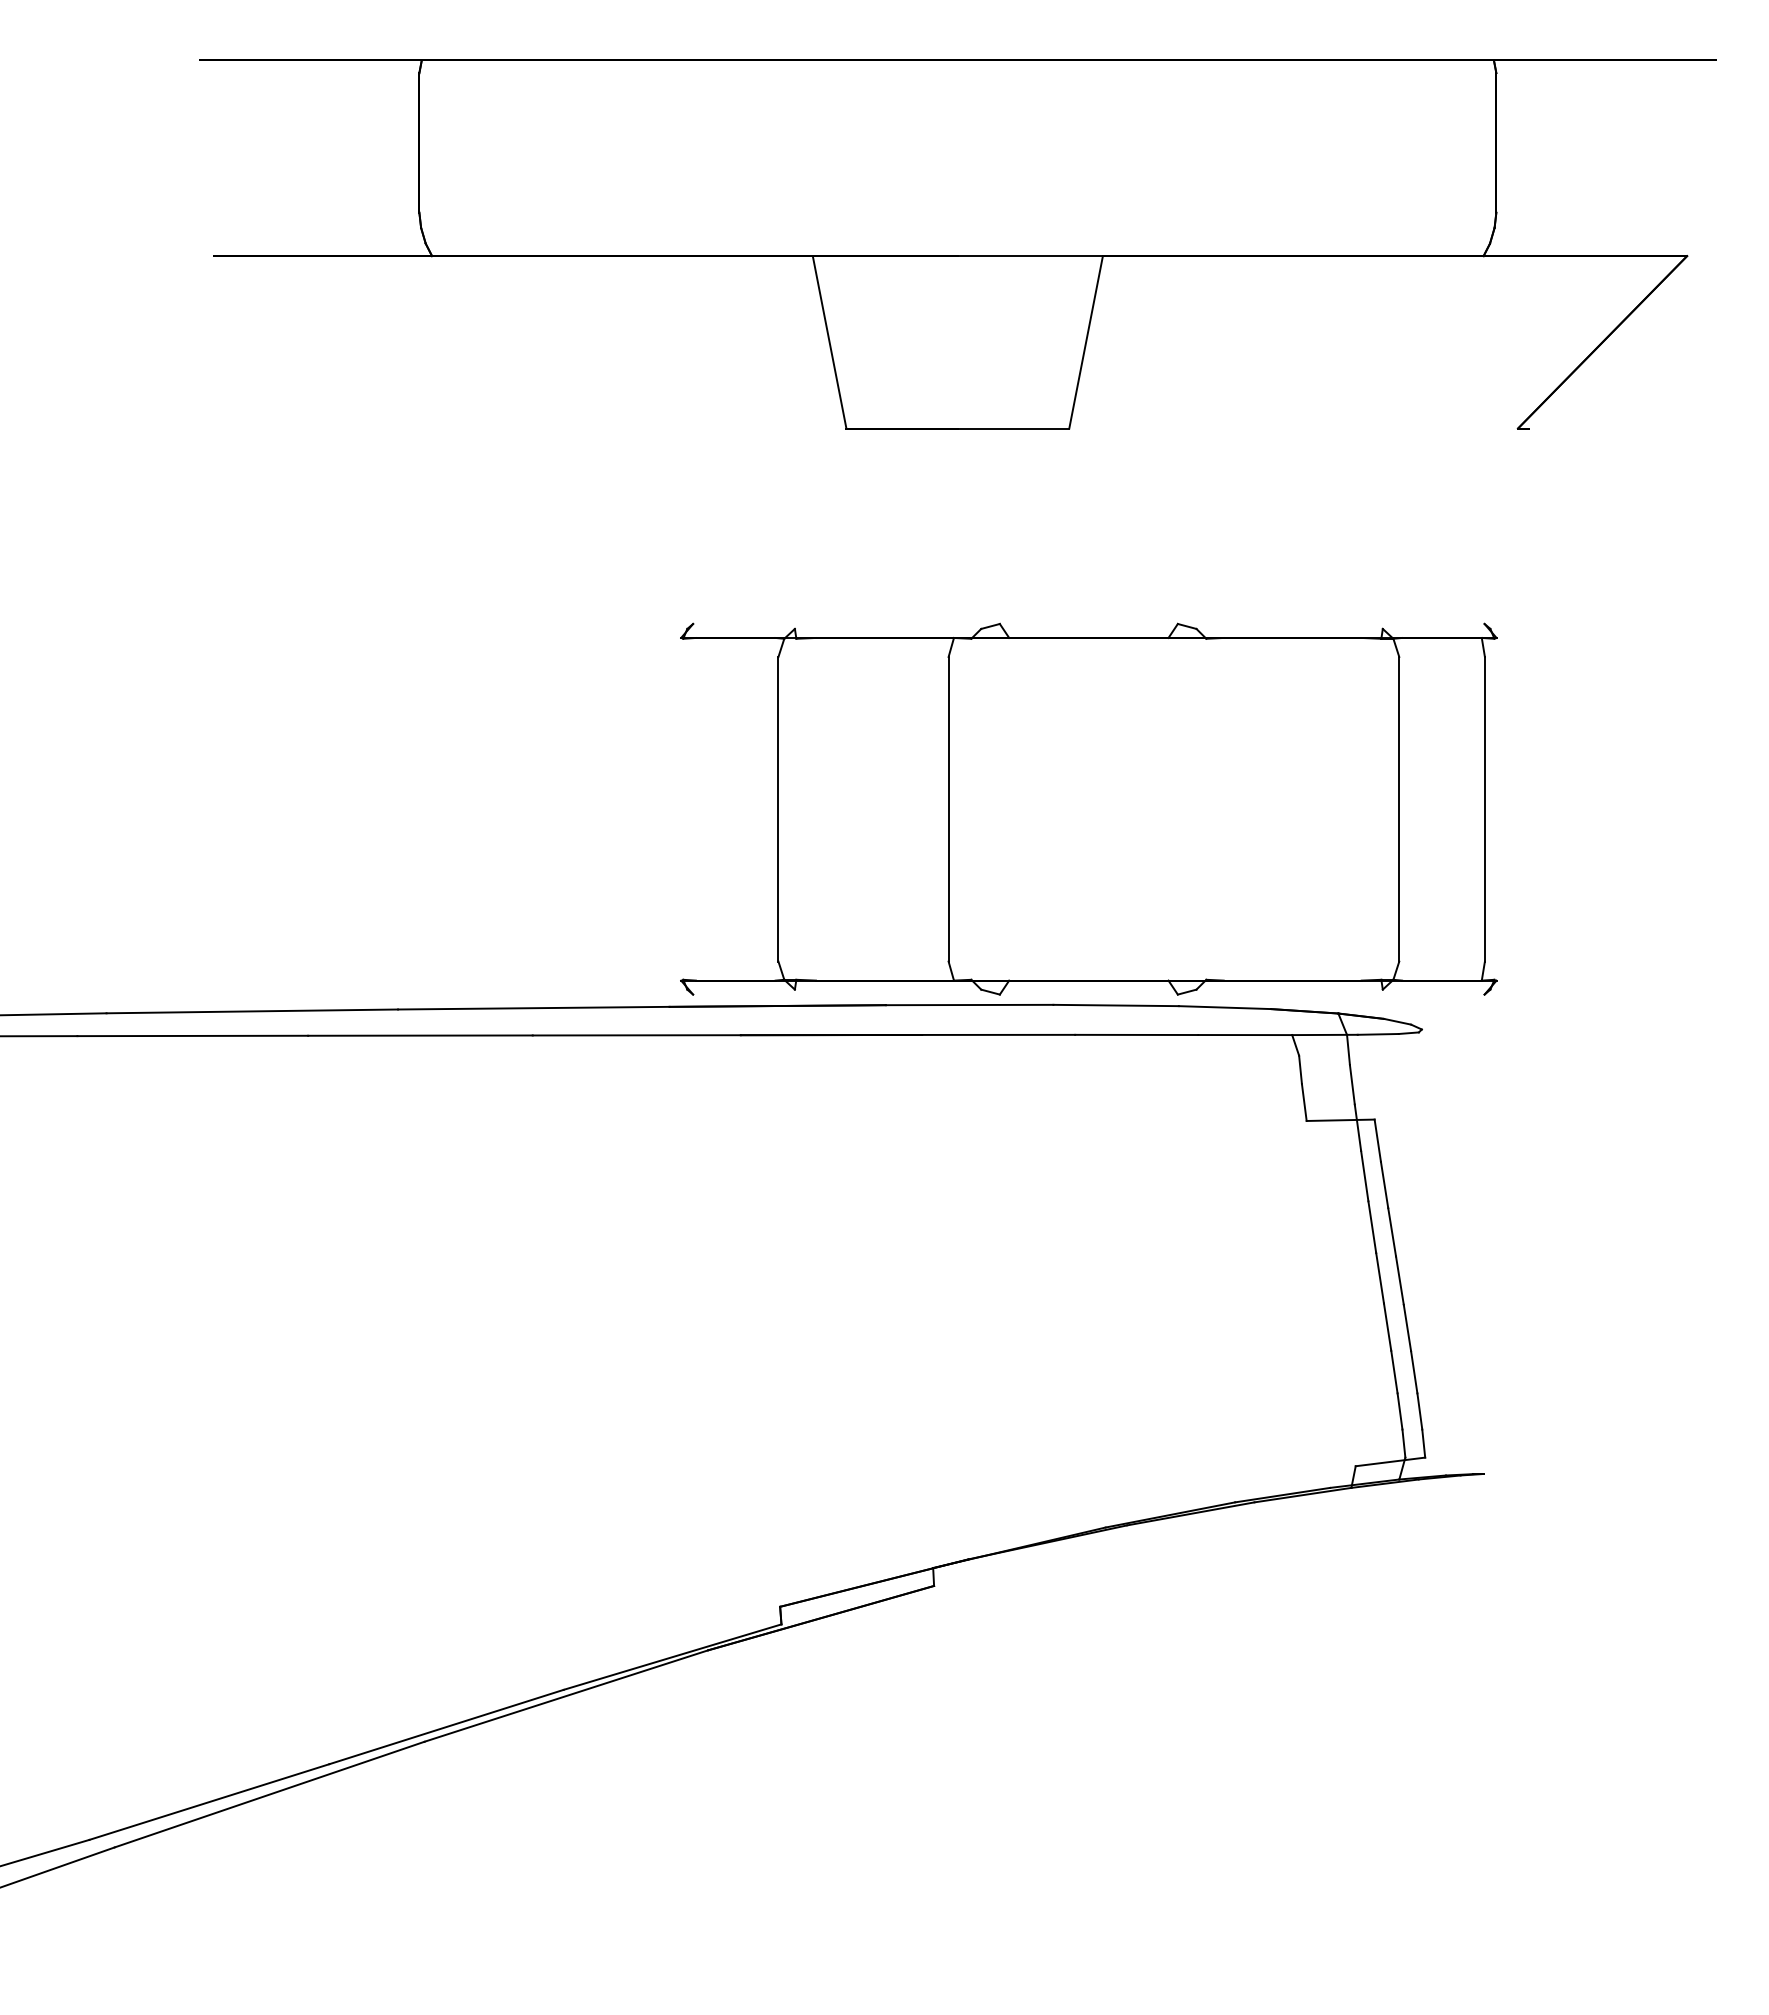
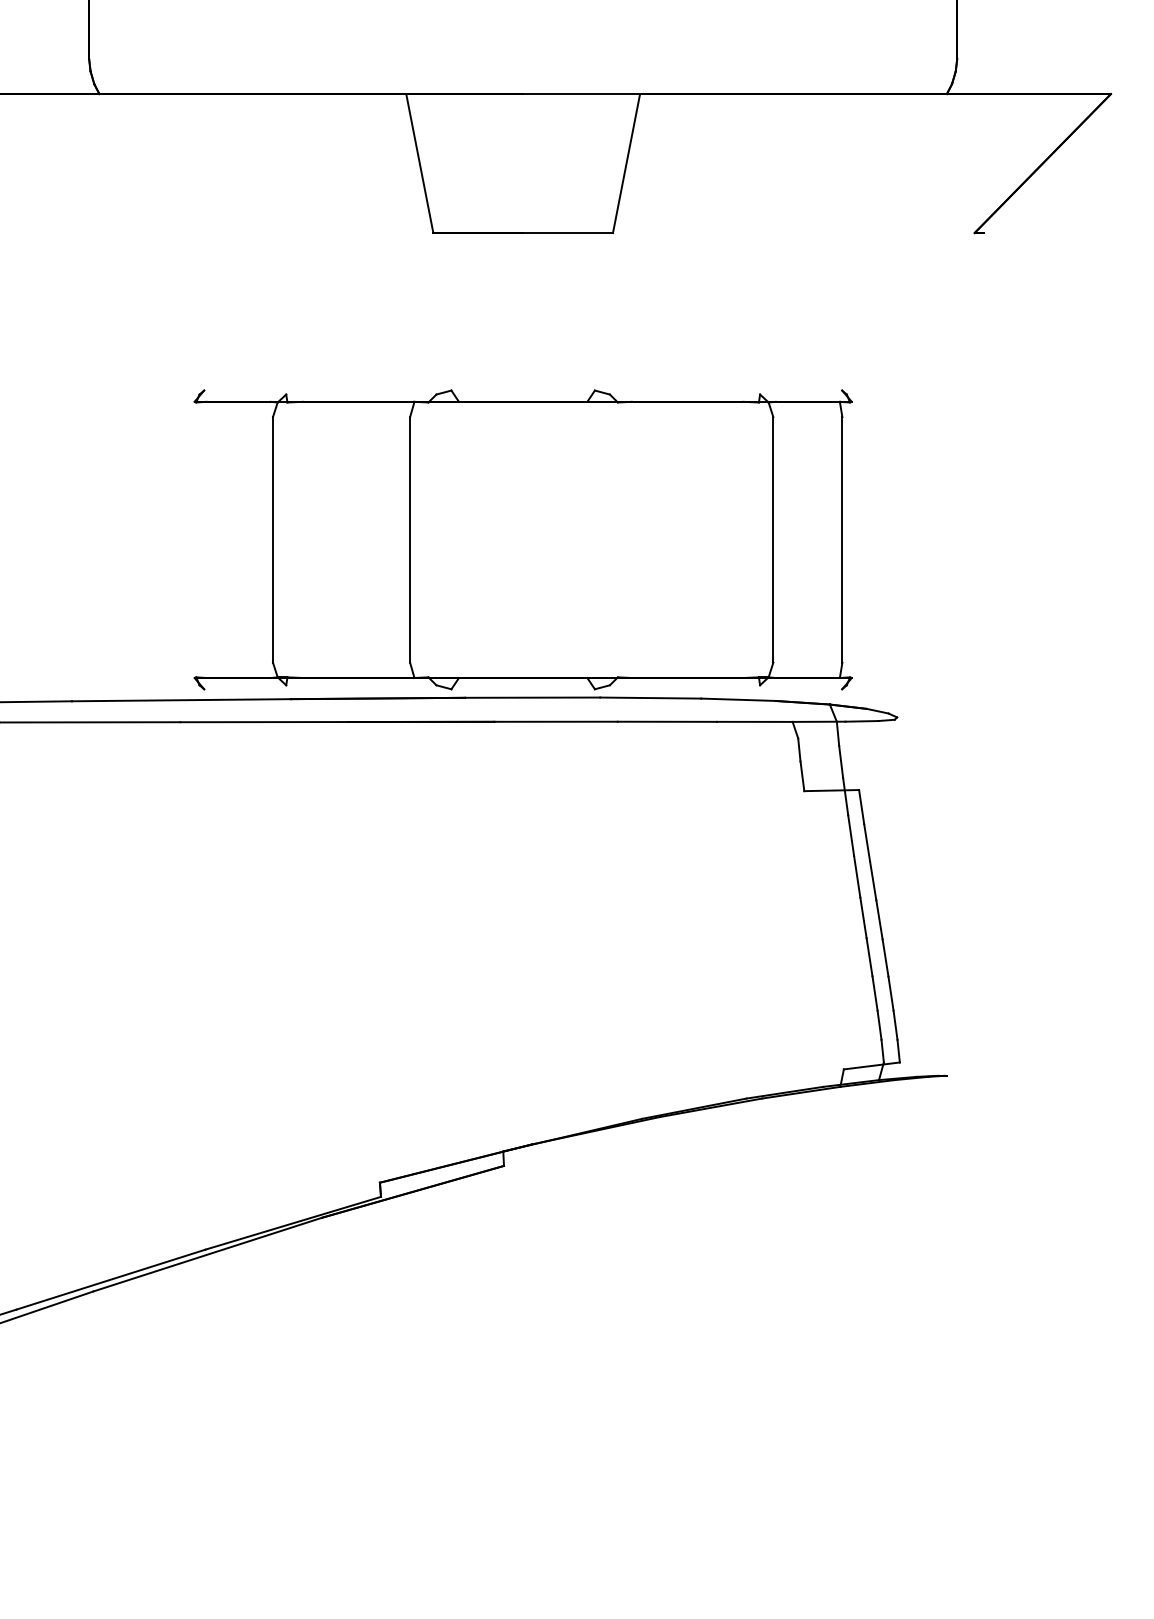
part: (1088, 808) -> (522, 539), moved

